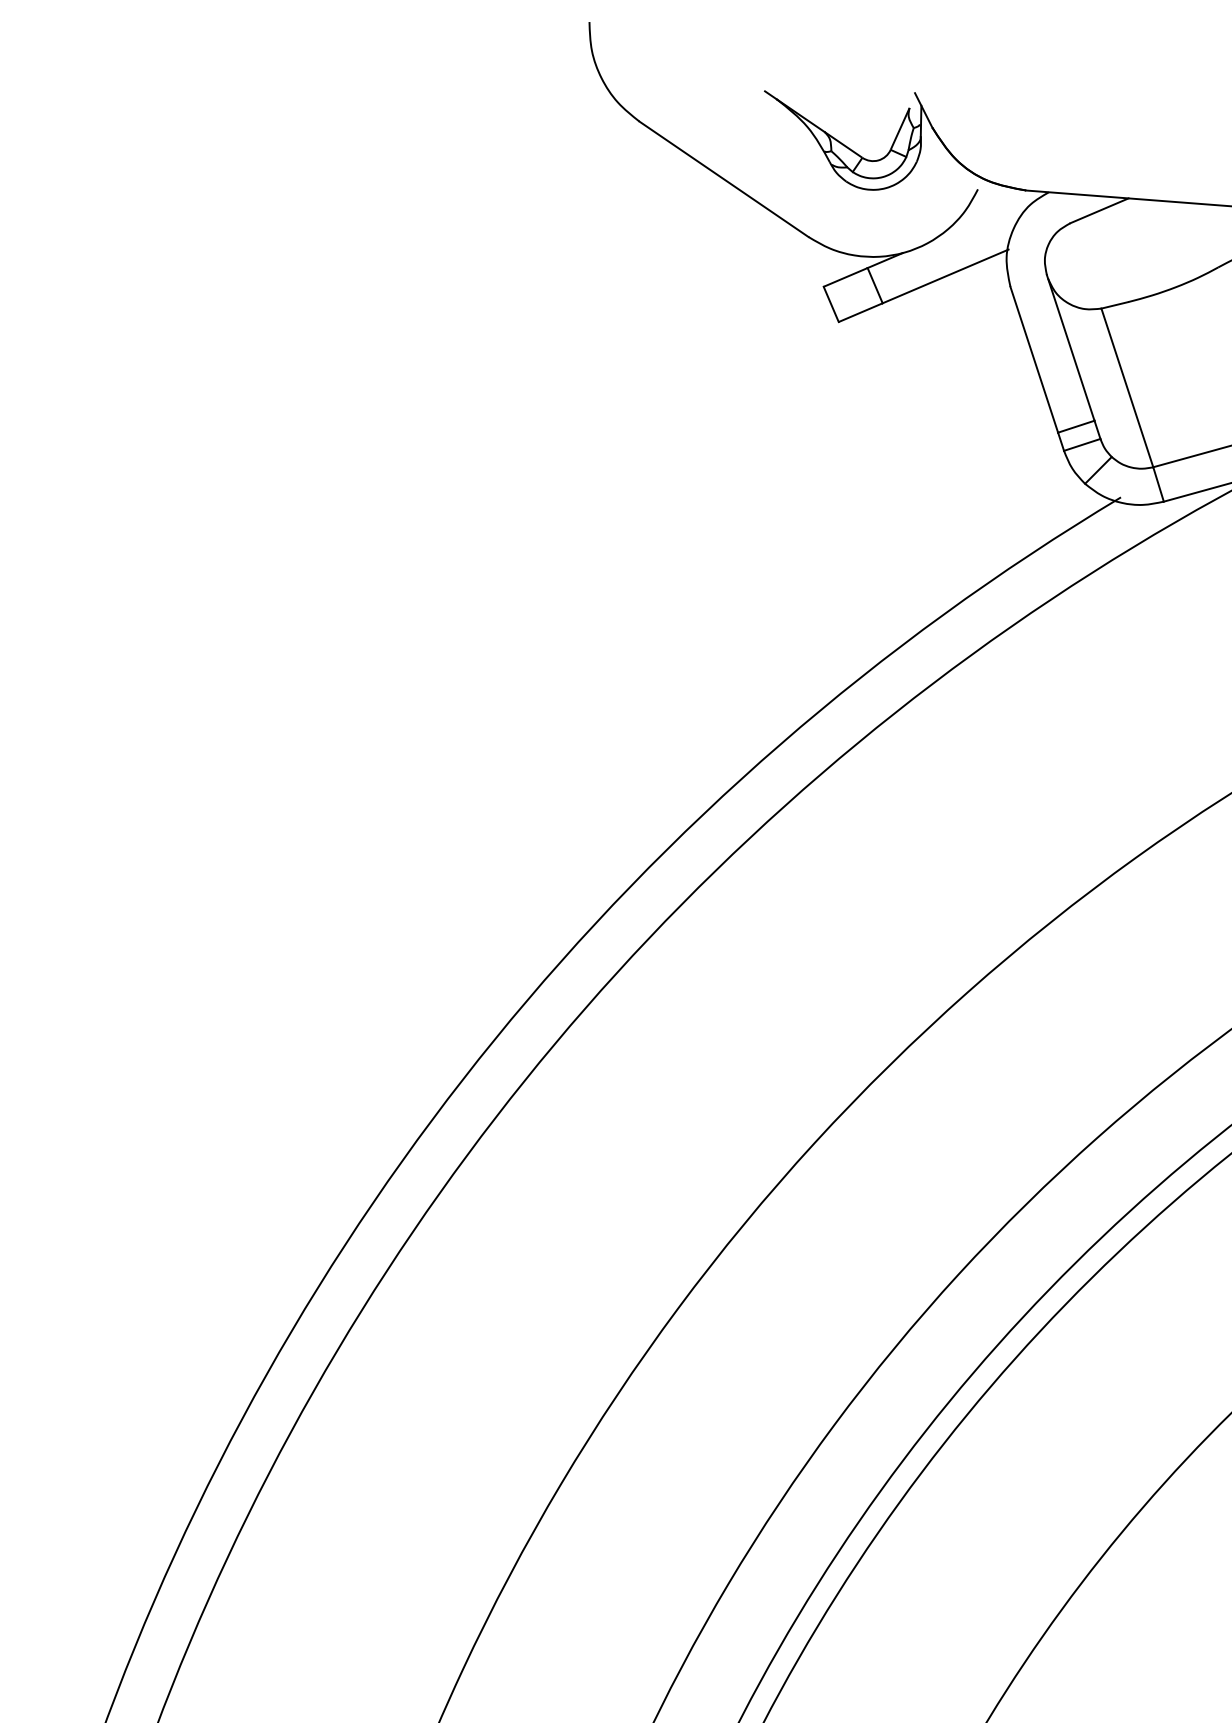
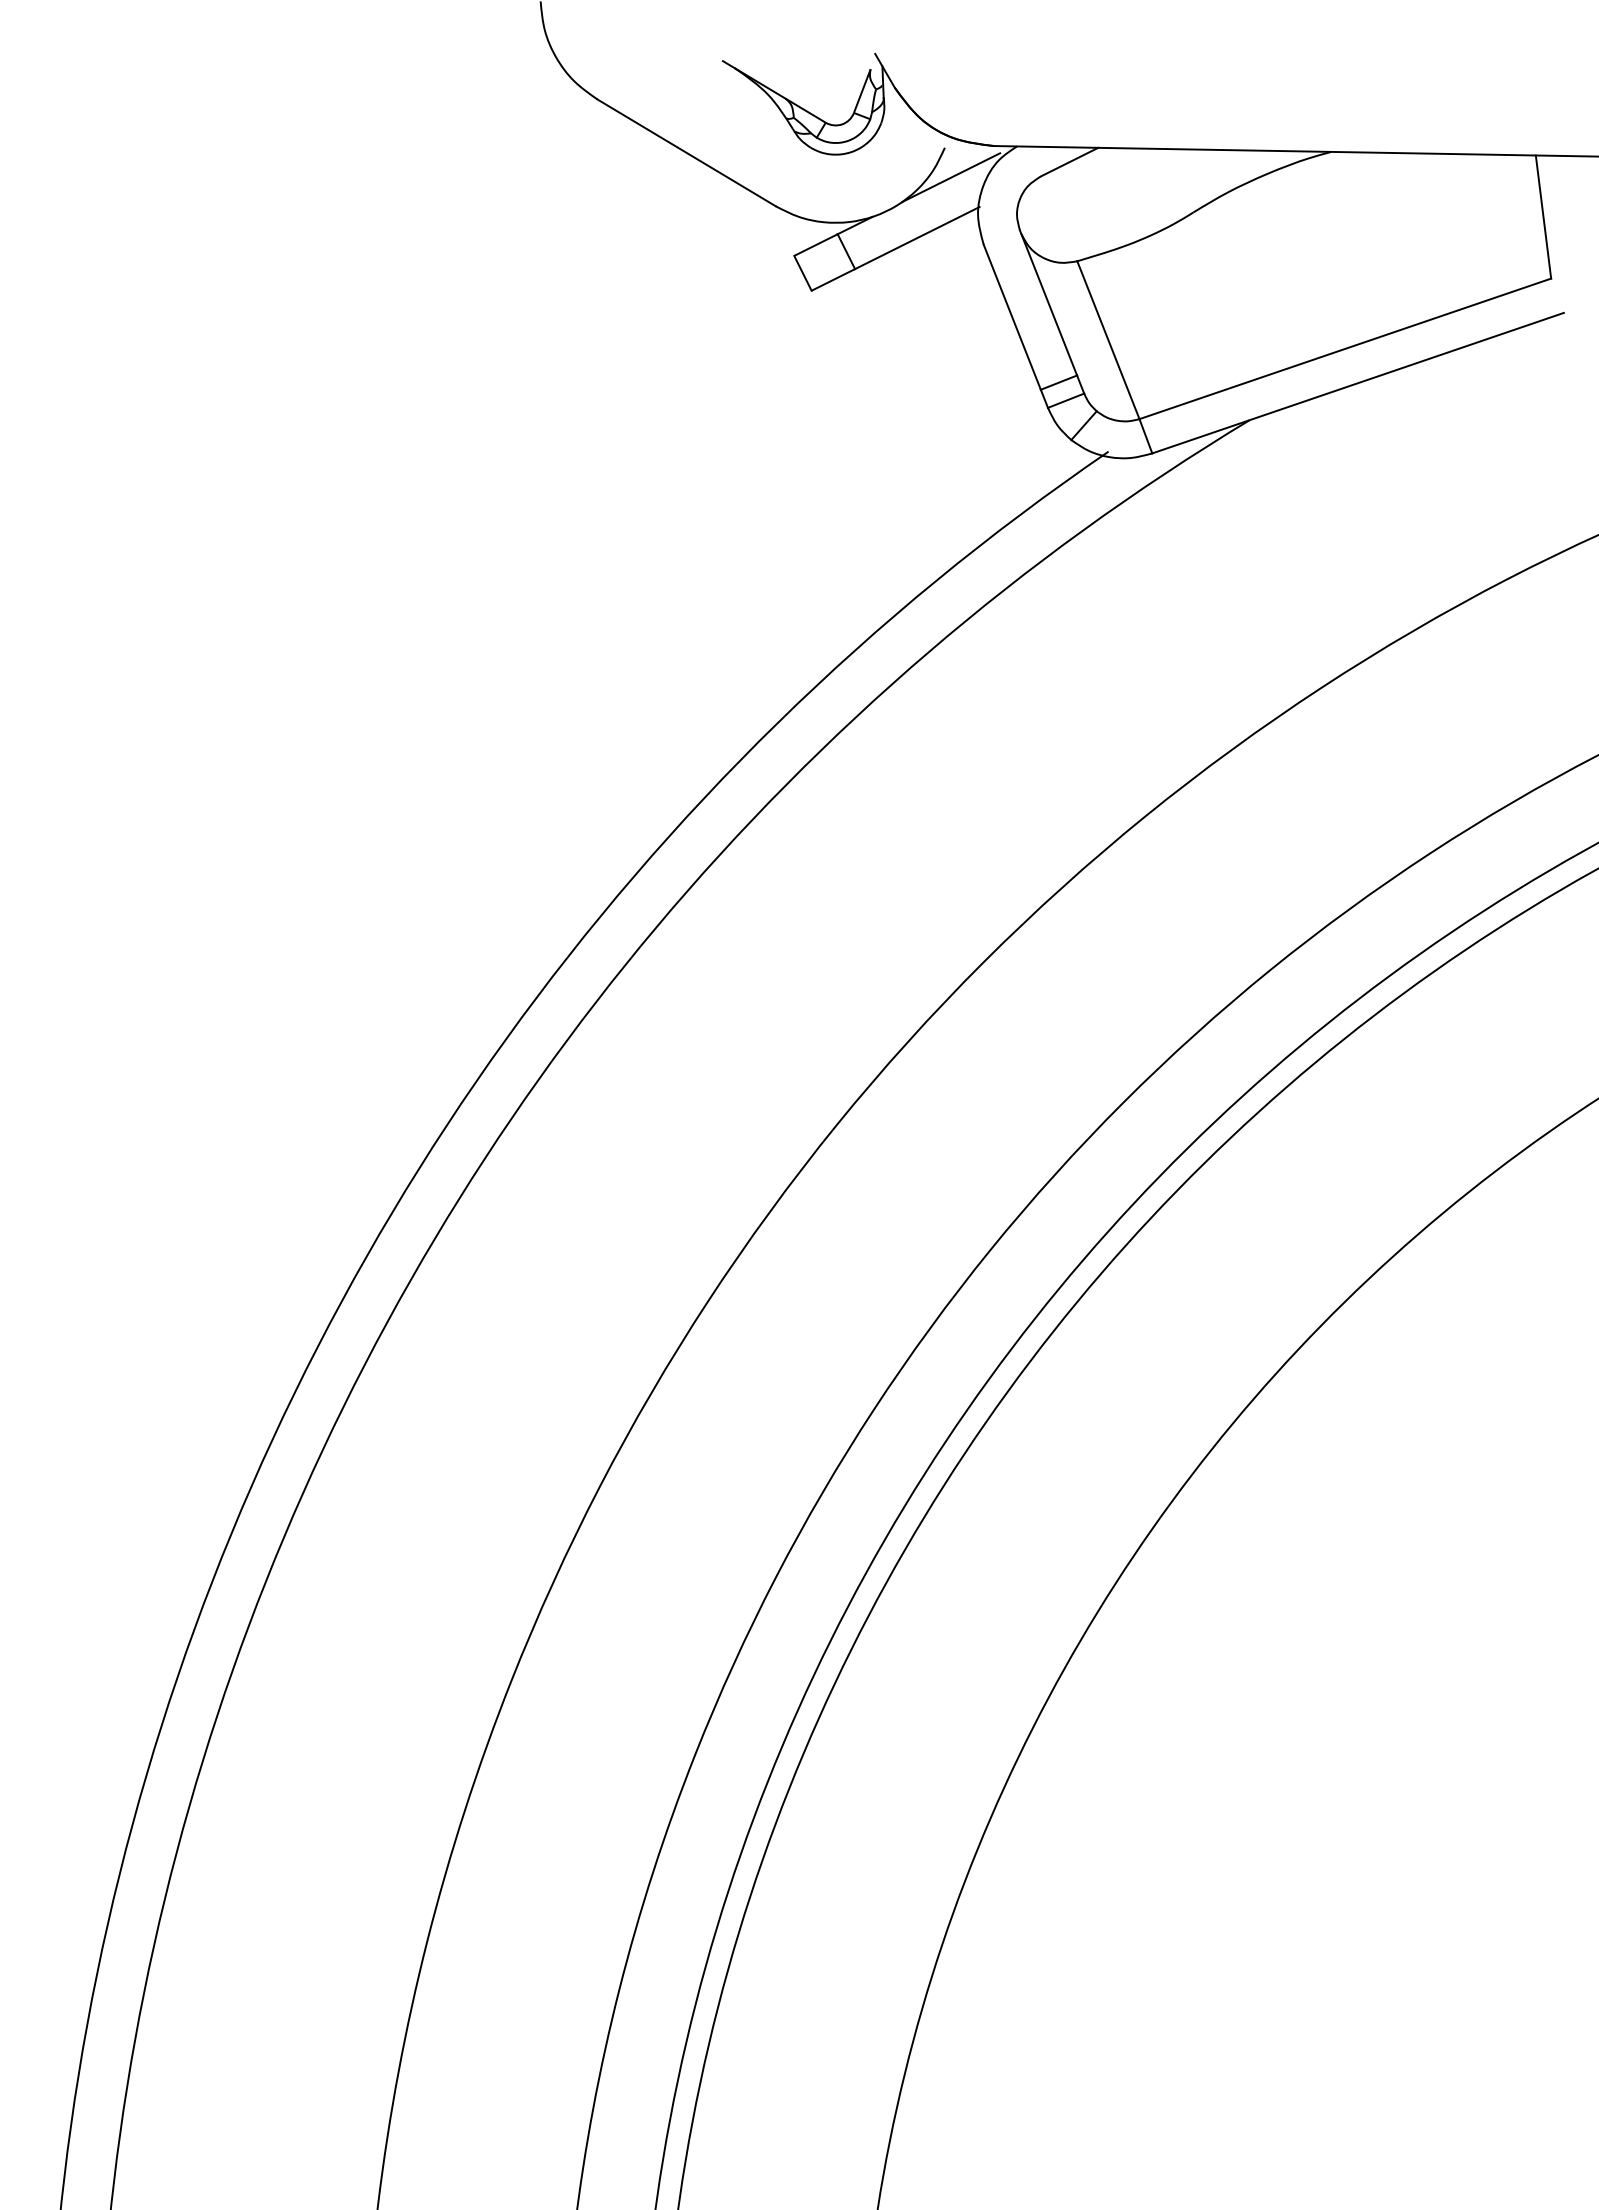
line: (982, 218) -> (951, 177), added

